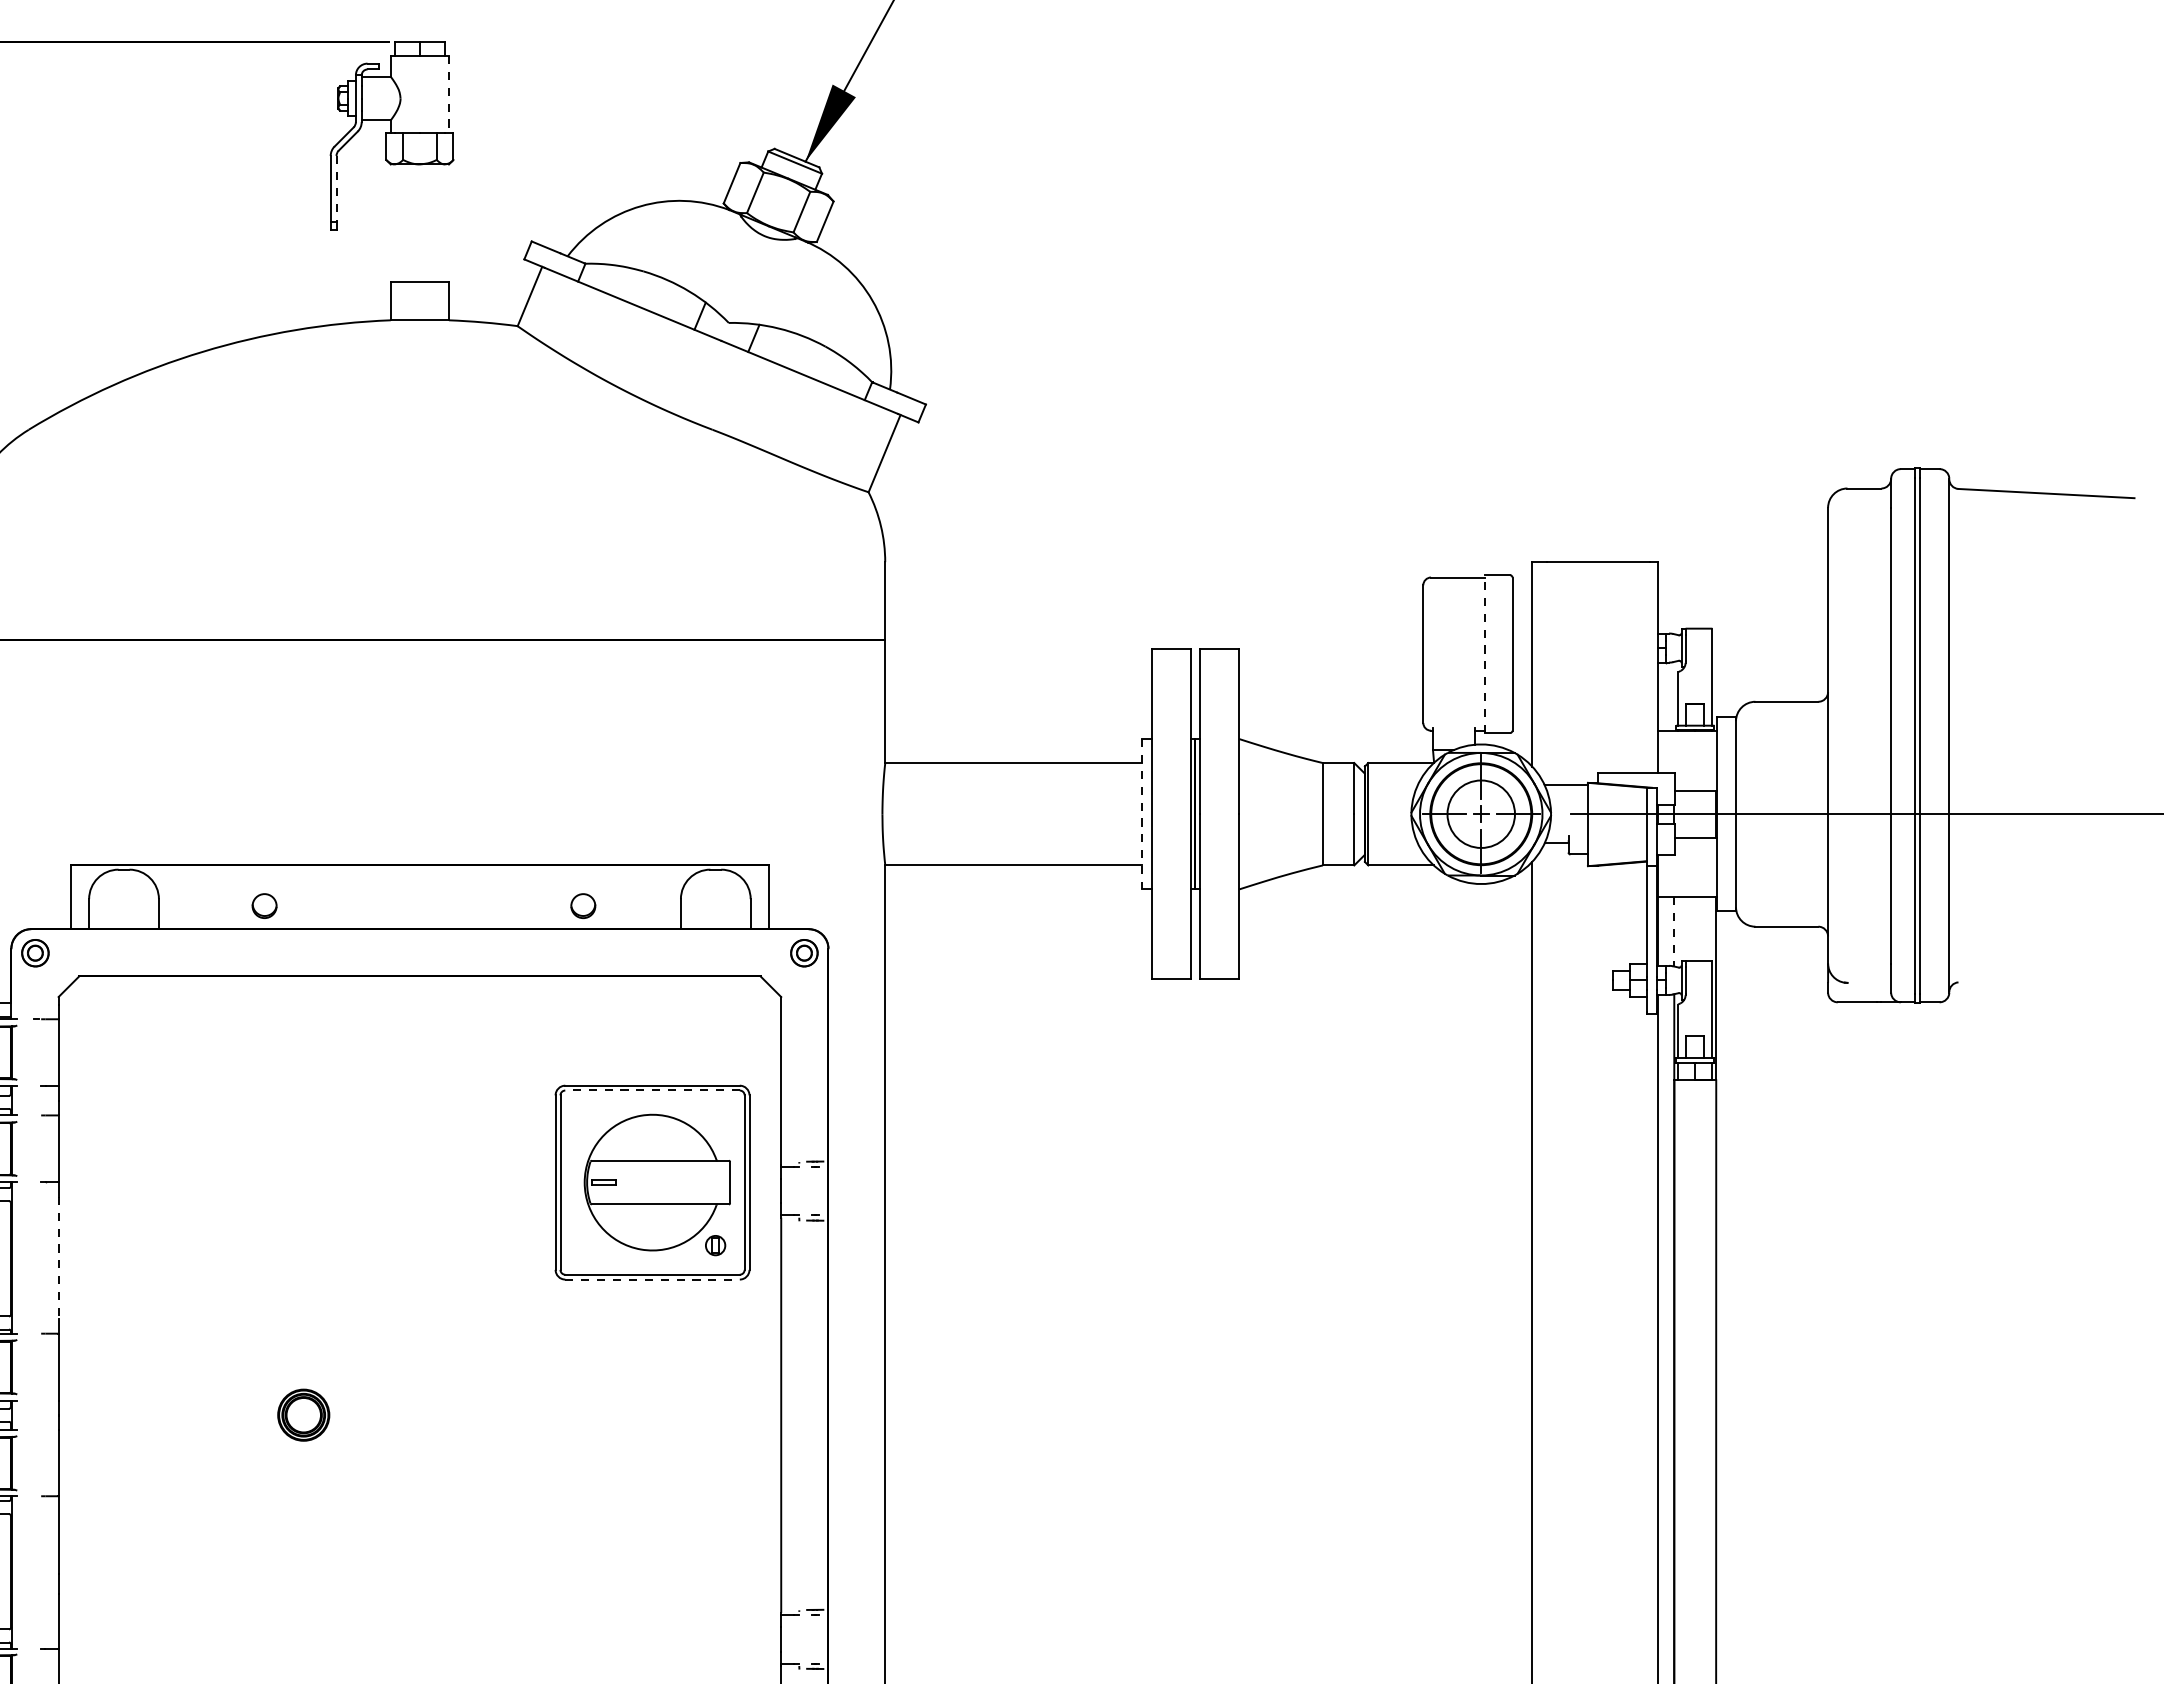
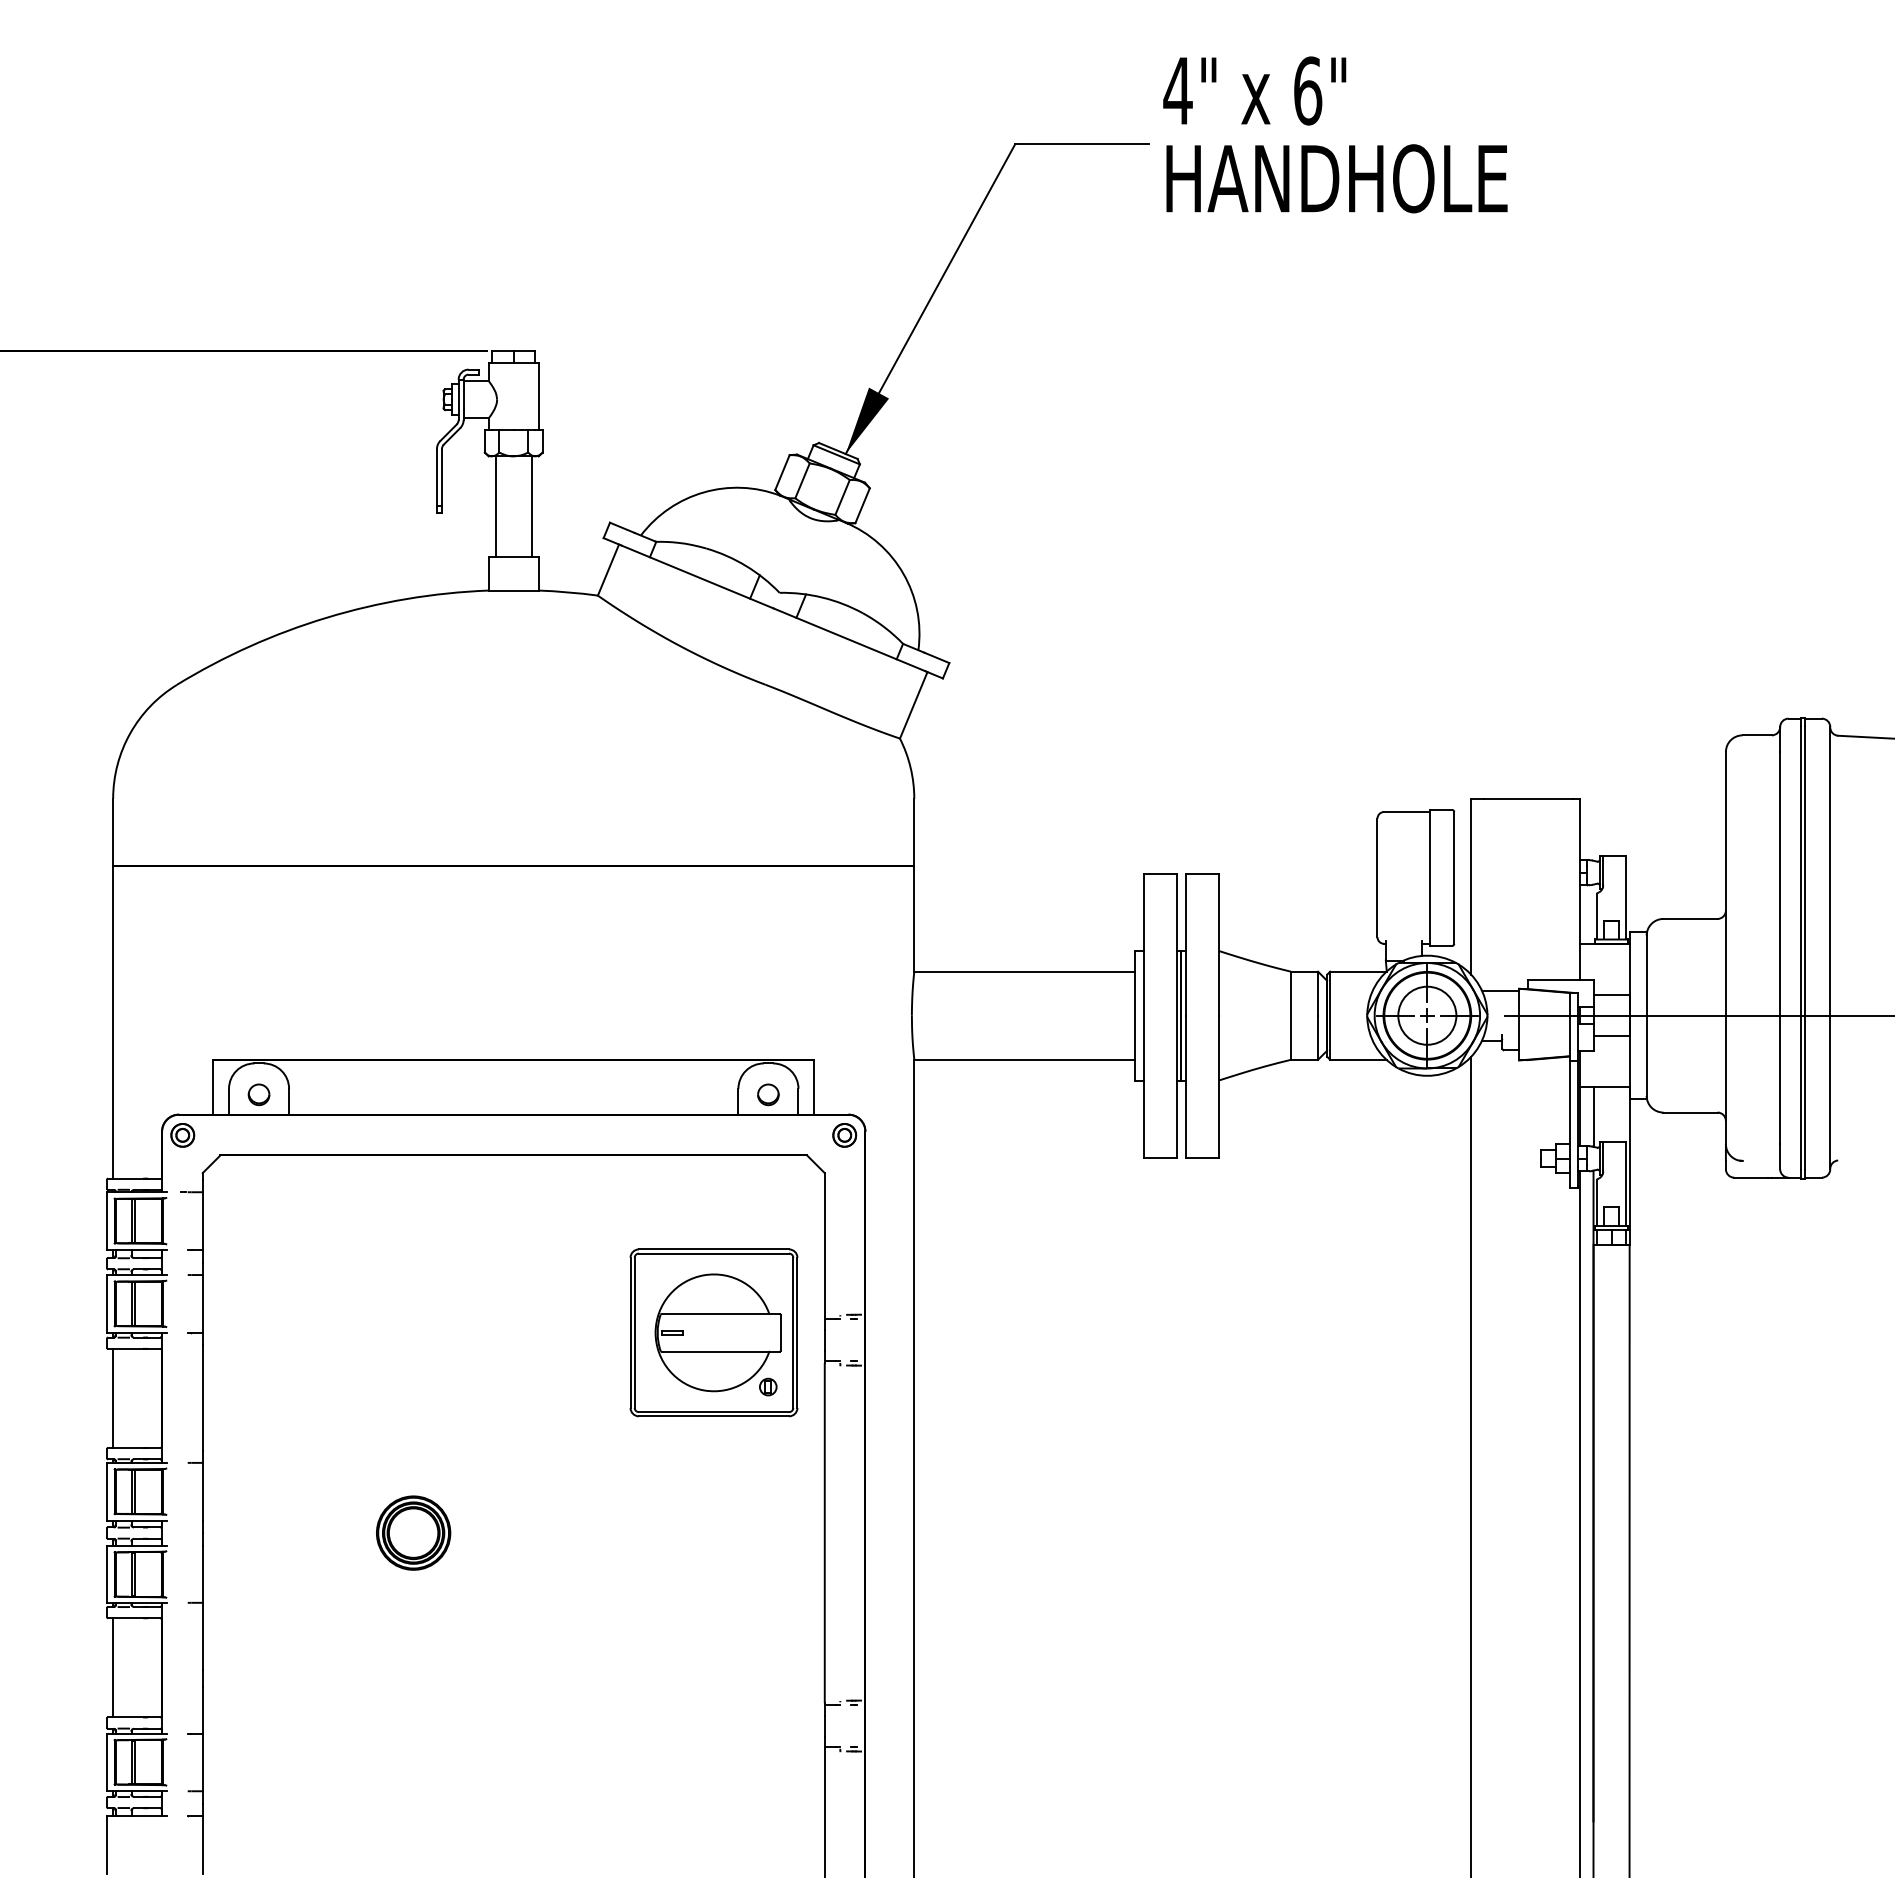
line: (448, 94) -> (538, 396), dashed -> solid
line: (335, 188) -> (441, 477), dashed -> solid
line: (398, 222) -> (495, 506), added
line: (440, 222) -> (531, 506), added
line: (1484, 653) -> (1430, 877), dashed -> solid
line: (1142, 813) -> (1135, 1015), dashed -> solid
part: (263, 905) -> (258, 1094), moved
part: (583, 905) -> (768, 1094), moved
line: (1674, 932) -> (1593, 1117), dashed -> solid
line: (651, 1090) -> (713, 1253), dashed -> solid
line: (58, 1257) -> (202, 1397), dashed -> solid
line: (653, 1279) -> (714, 1416), dashed -> solid
part: (303, 1414) -> (413, 1532), size x1.67

